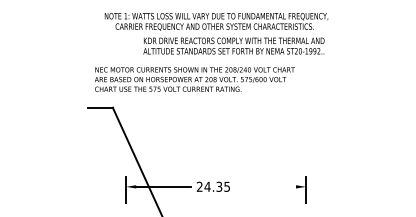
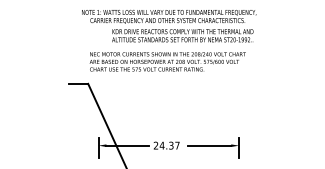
text: (194, 79) -> (167, 61), moved
text: (226, 186) -> (176, 145), 24.35 -> 24.37
line: (268, 186) -> (209, 145), added

